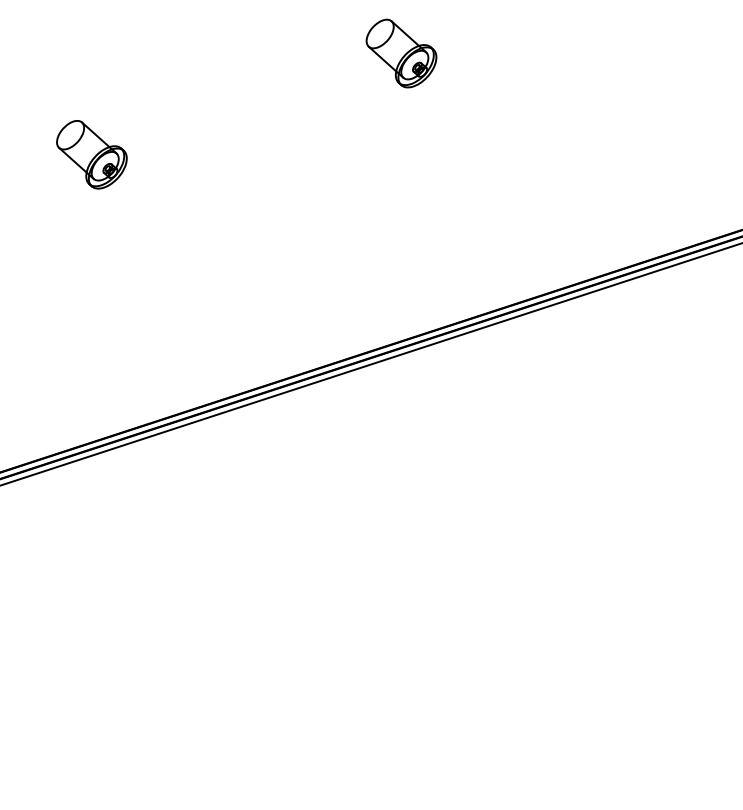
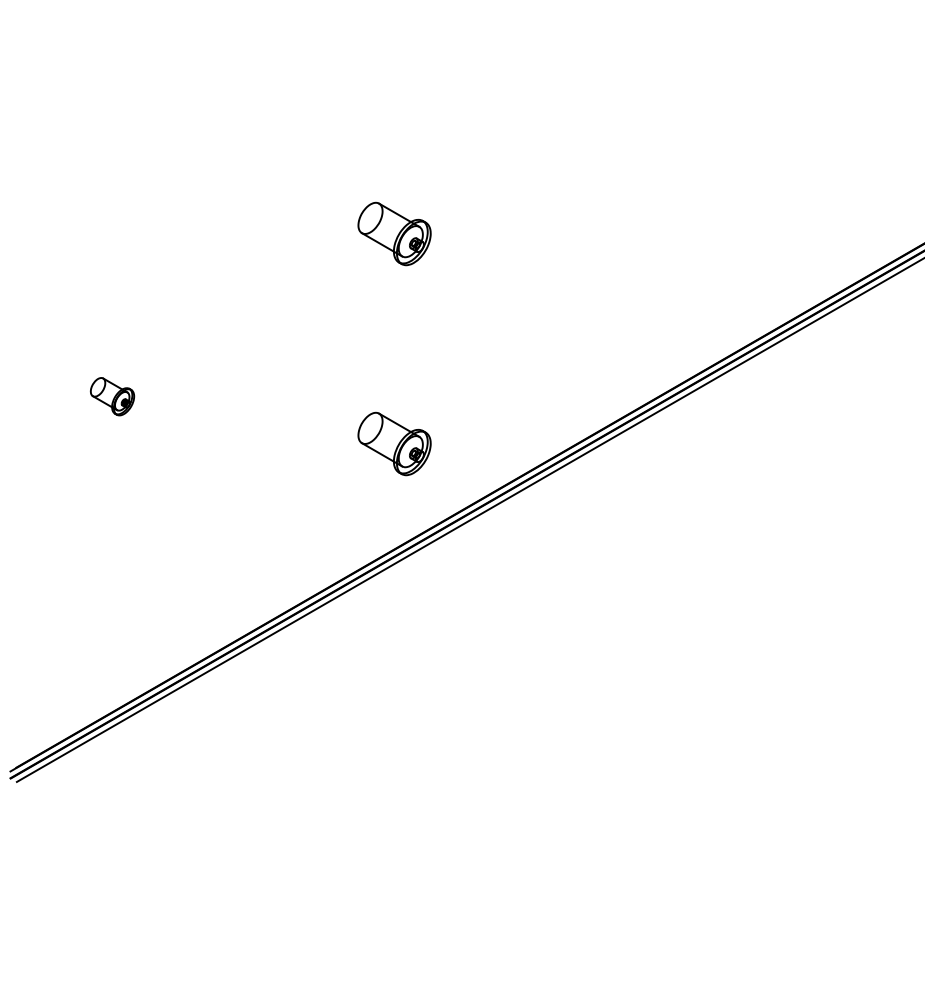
part: (90, 155) -> (112, 396), size x0.6
part: (357, 259) -> (394, 443), added

